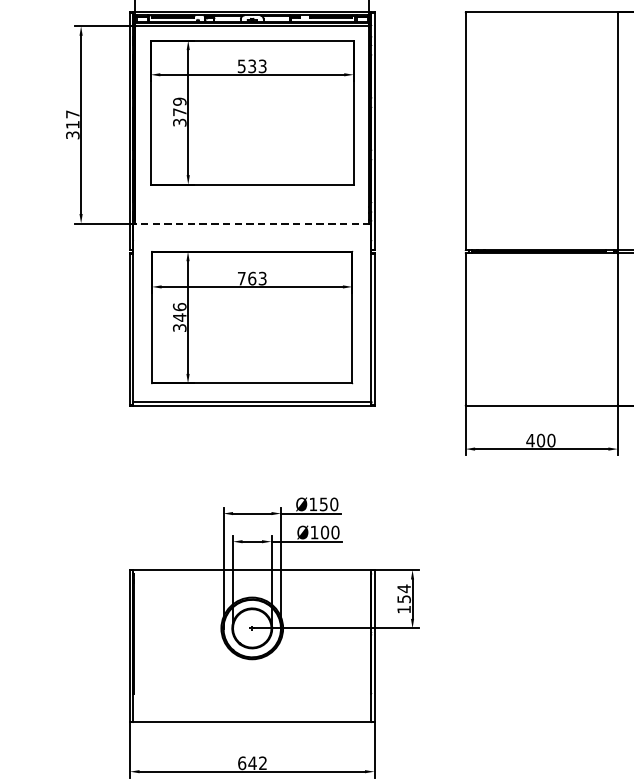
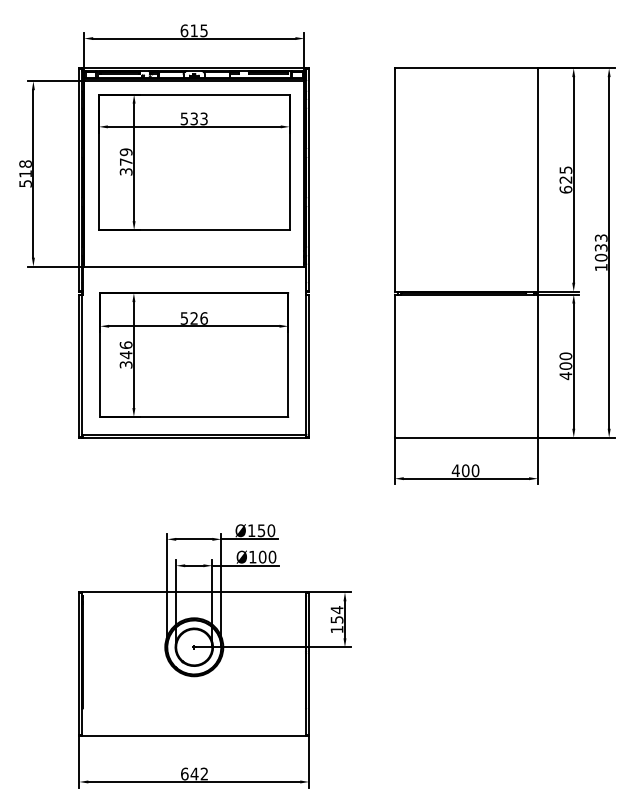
text: (72, 124) -> (25, 173), 317 -> 518
line: (251, 223) -> (193, 266), dashed -> solid
text: (251, 278) -> (193, 318), 763 -> 526

